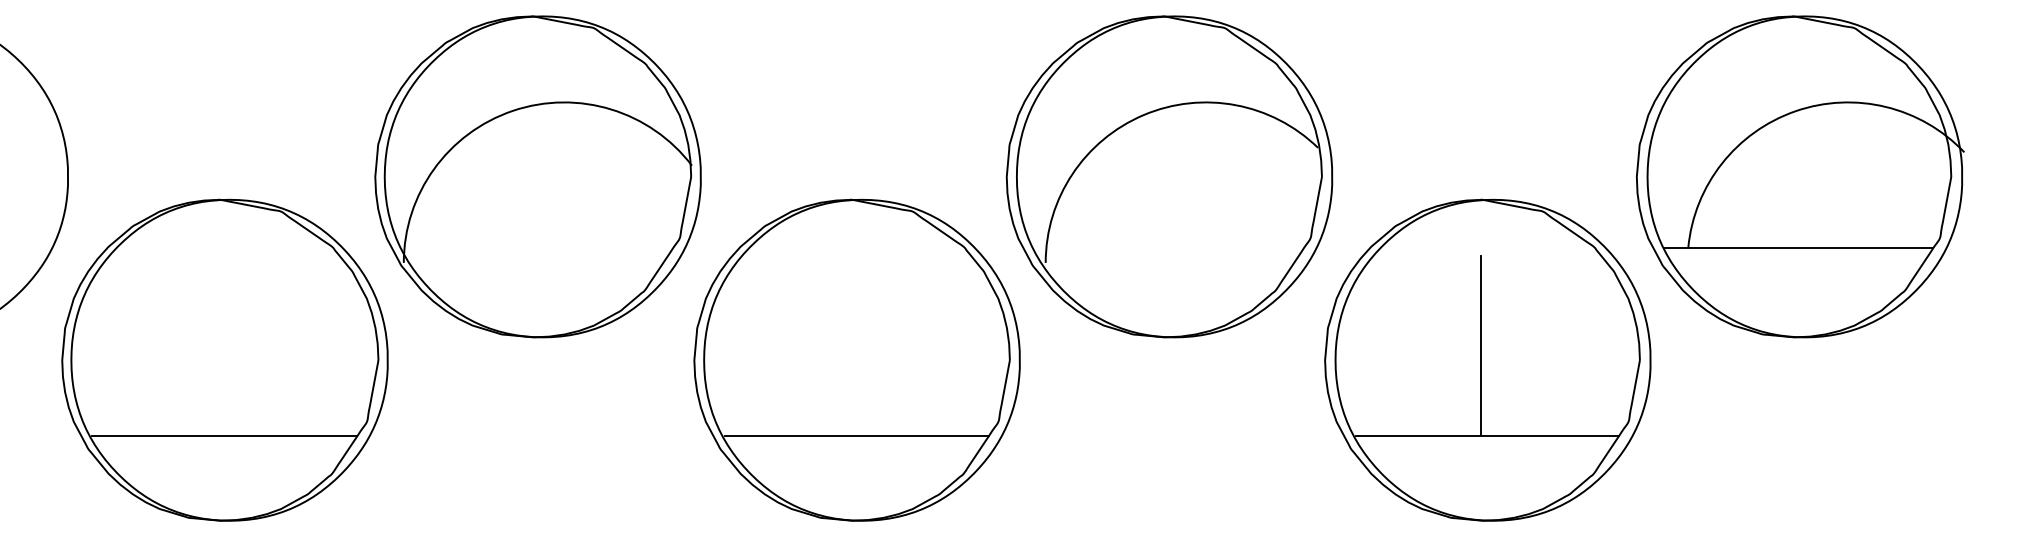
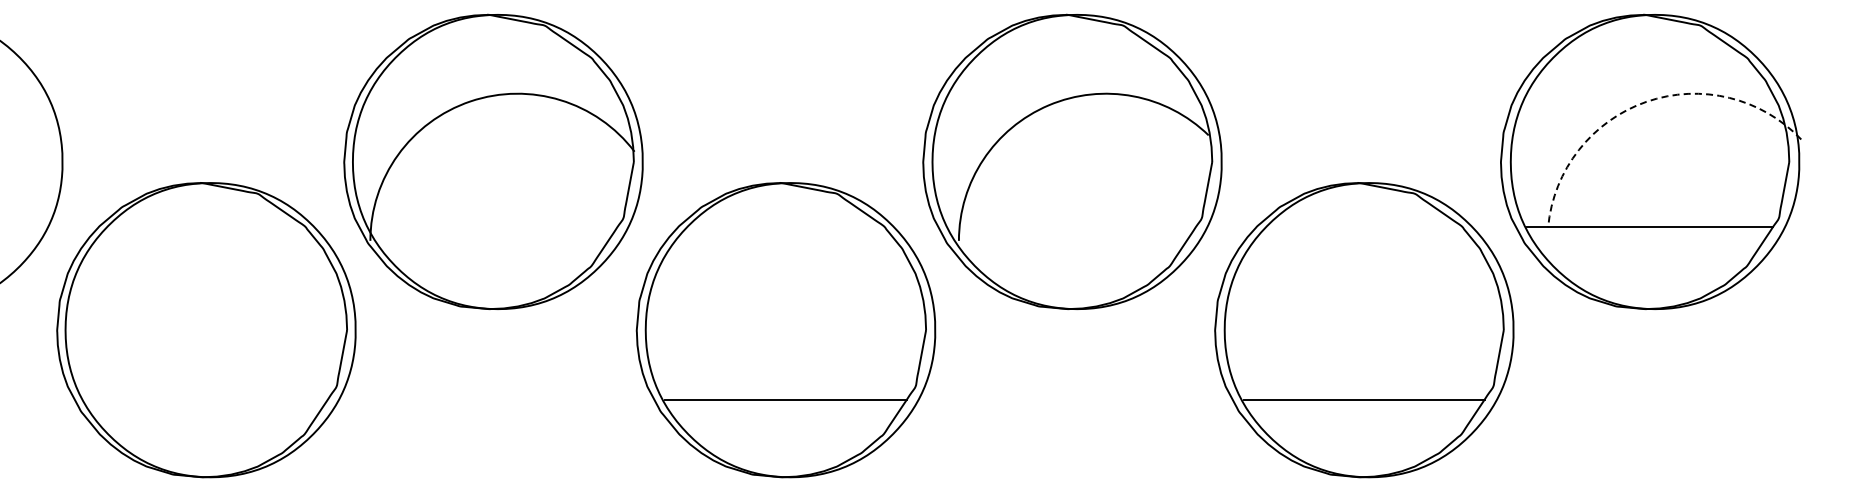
arc: (1795, 110) -> (1646, 101), solid -> dashed
line: (1480, 345) -> (1357, 316), removed
line: (223, 435) -> (205, 399), removed

